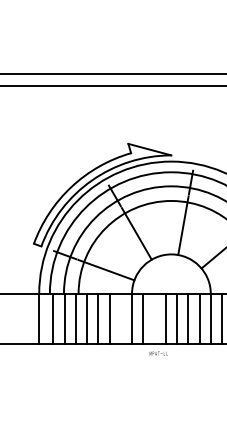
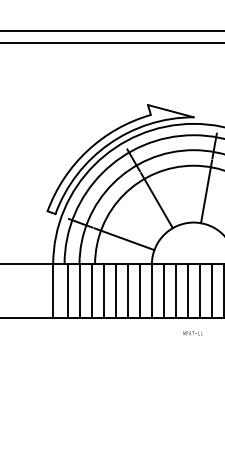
line: (120, 318) -> (139, 290), added
line: (154, 318) -> (175, 290), added
text: (158, 353) -> (192, 333), moved

